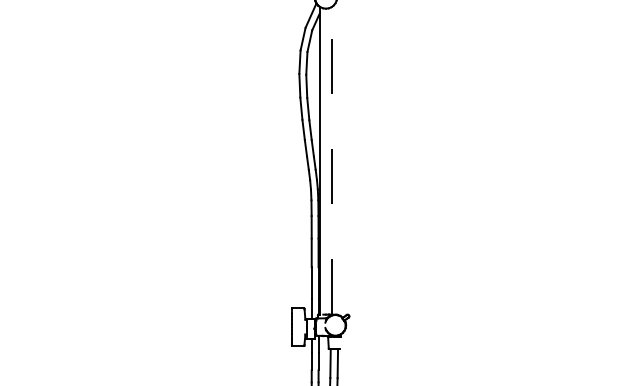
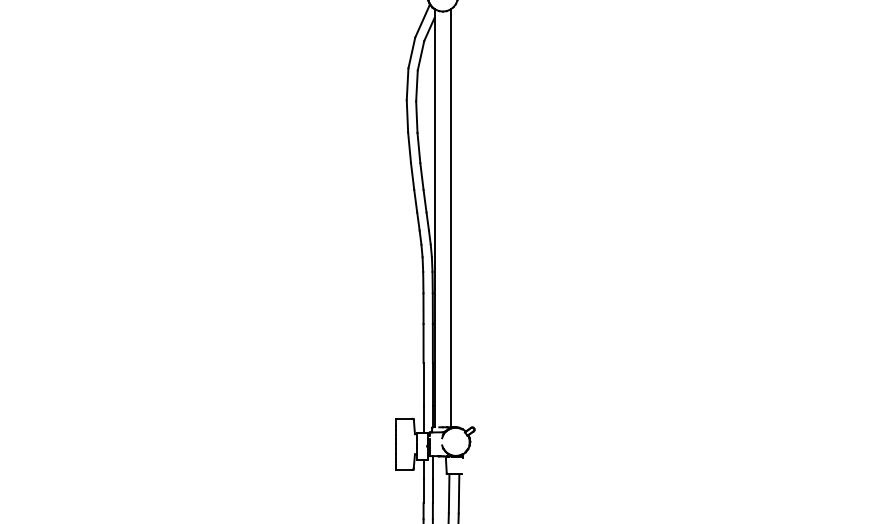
line: (331, 160) -> (450, 217), dashed -> solid

